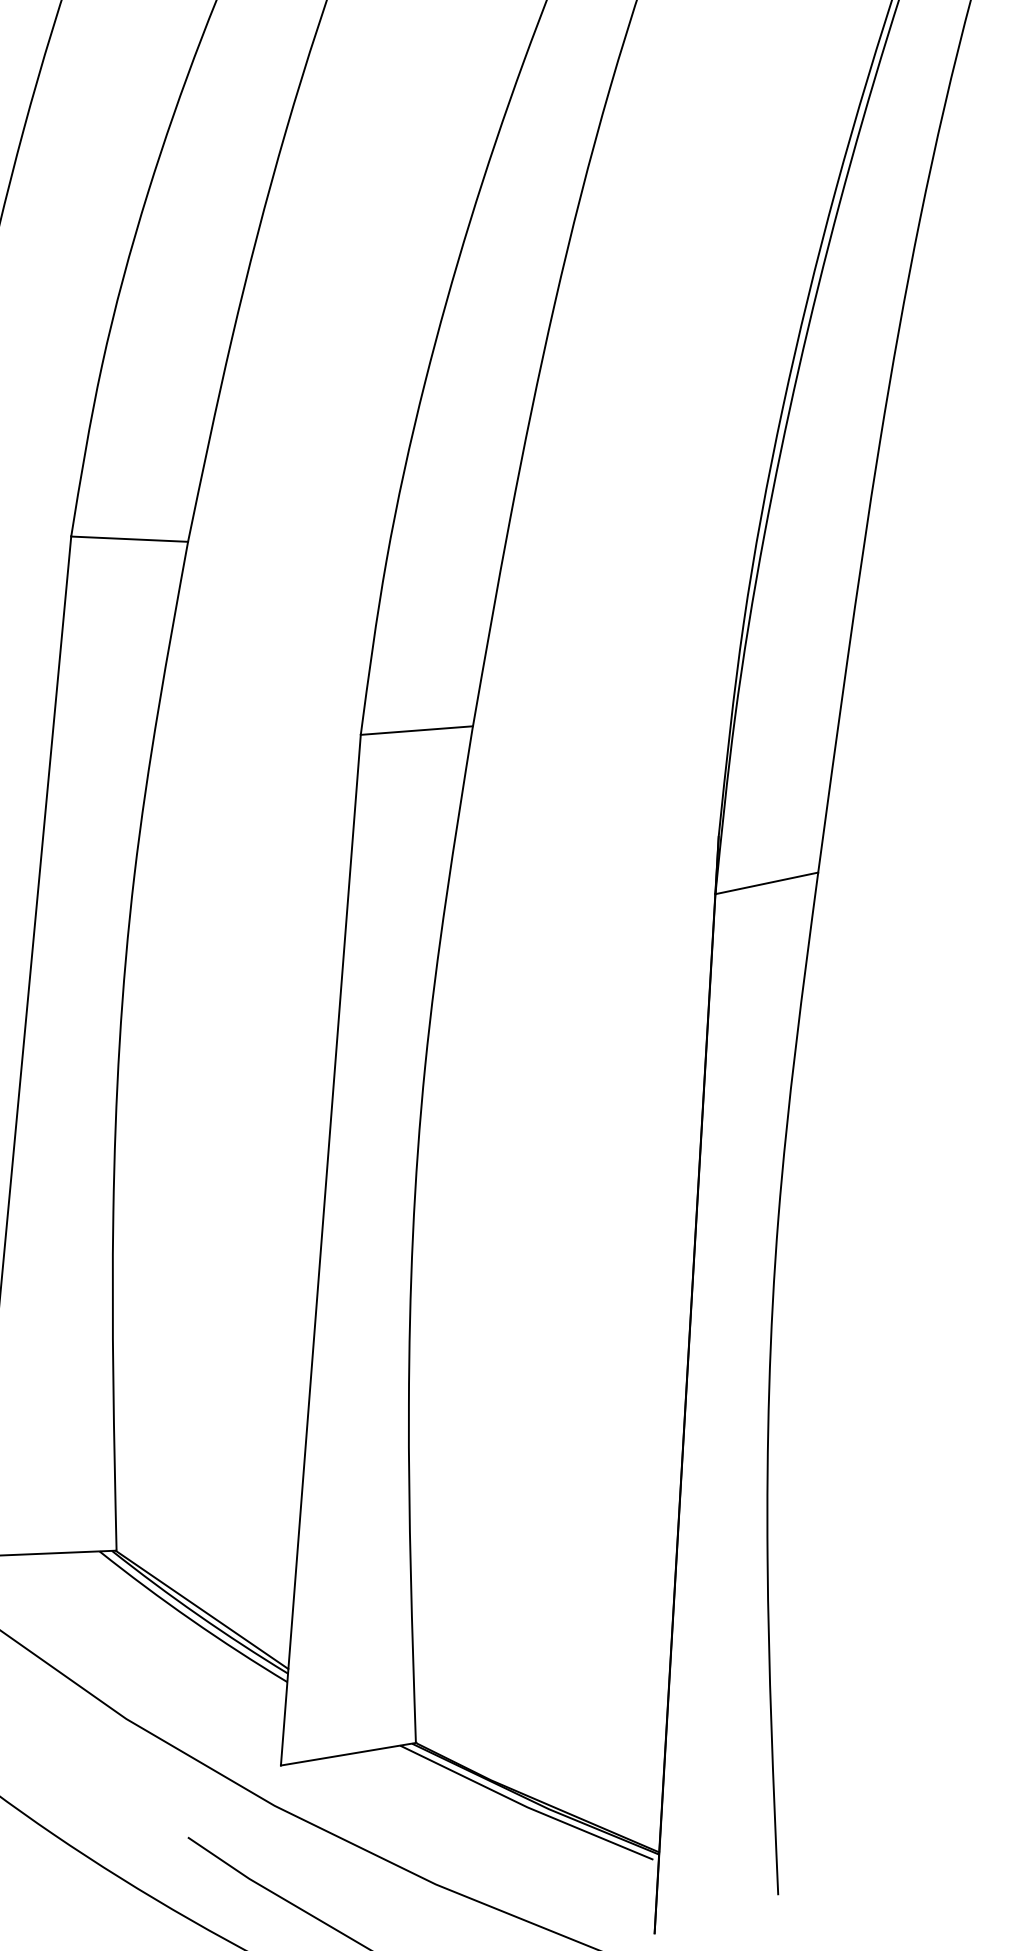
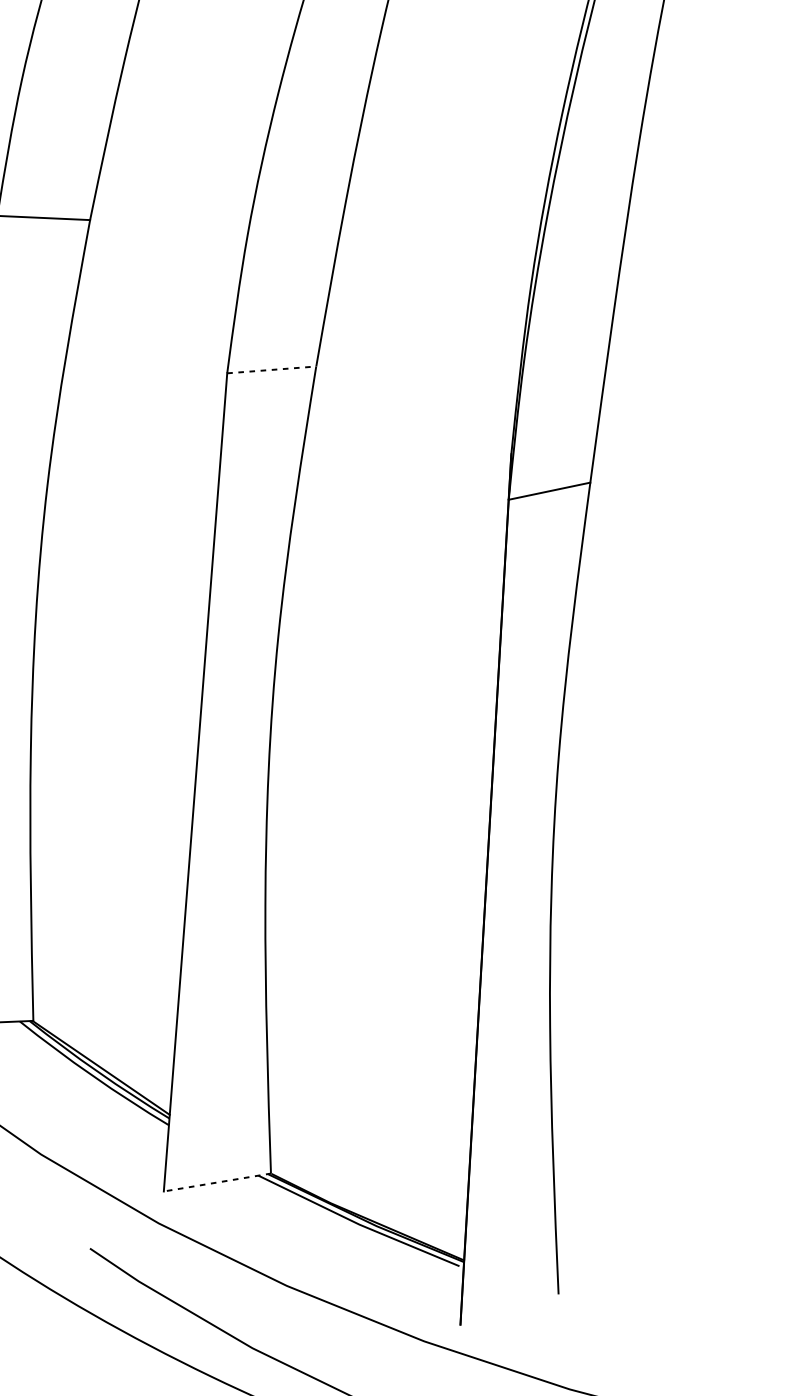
line: (417, 730) -> (272, 369), solid -> dashed
line: (348, 1754) -> (217, 1182), solid -> dashed

